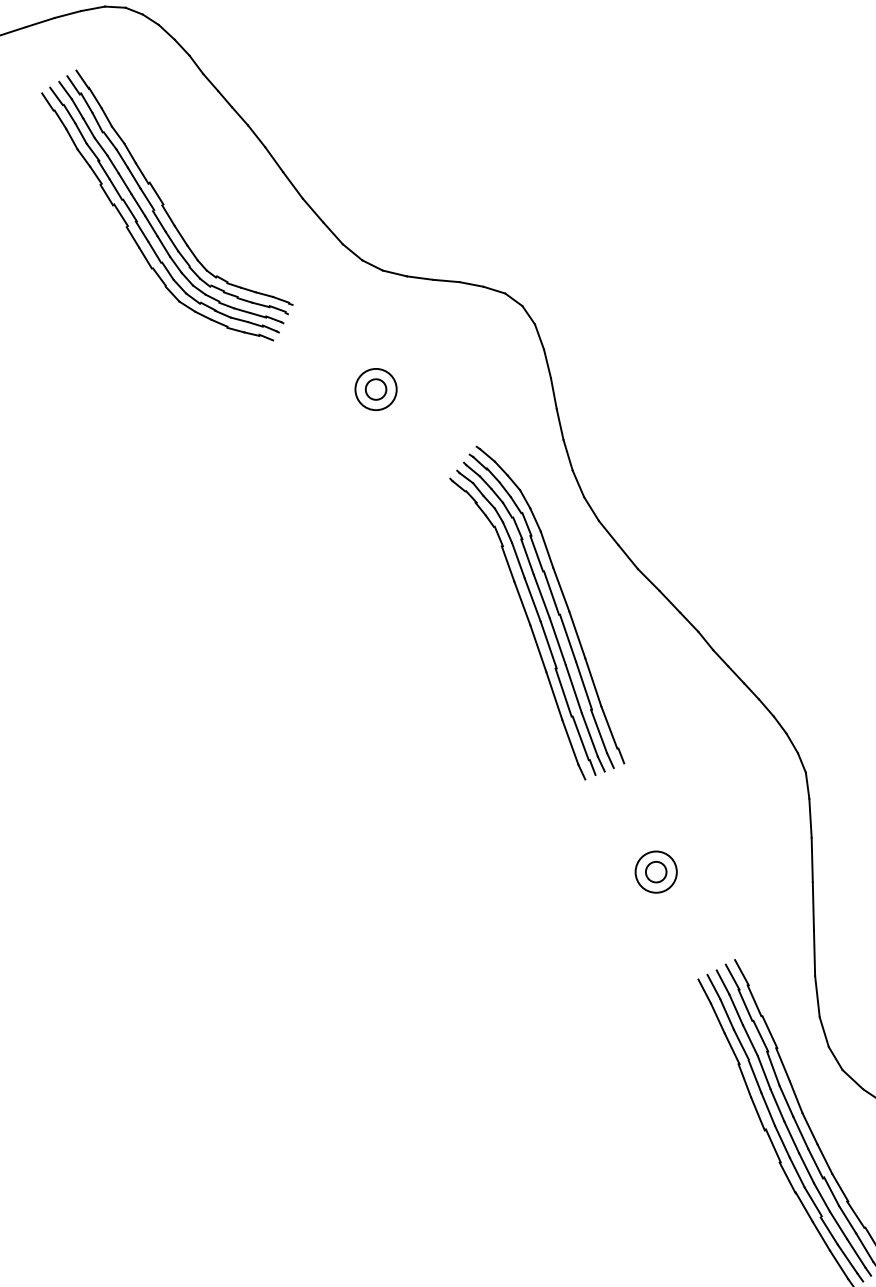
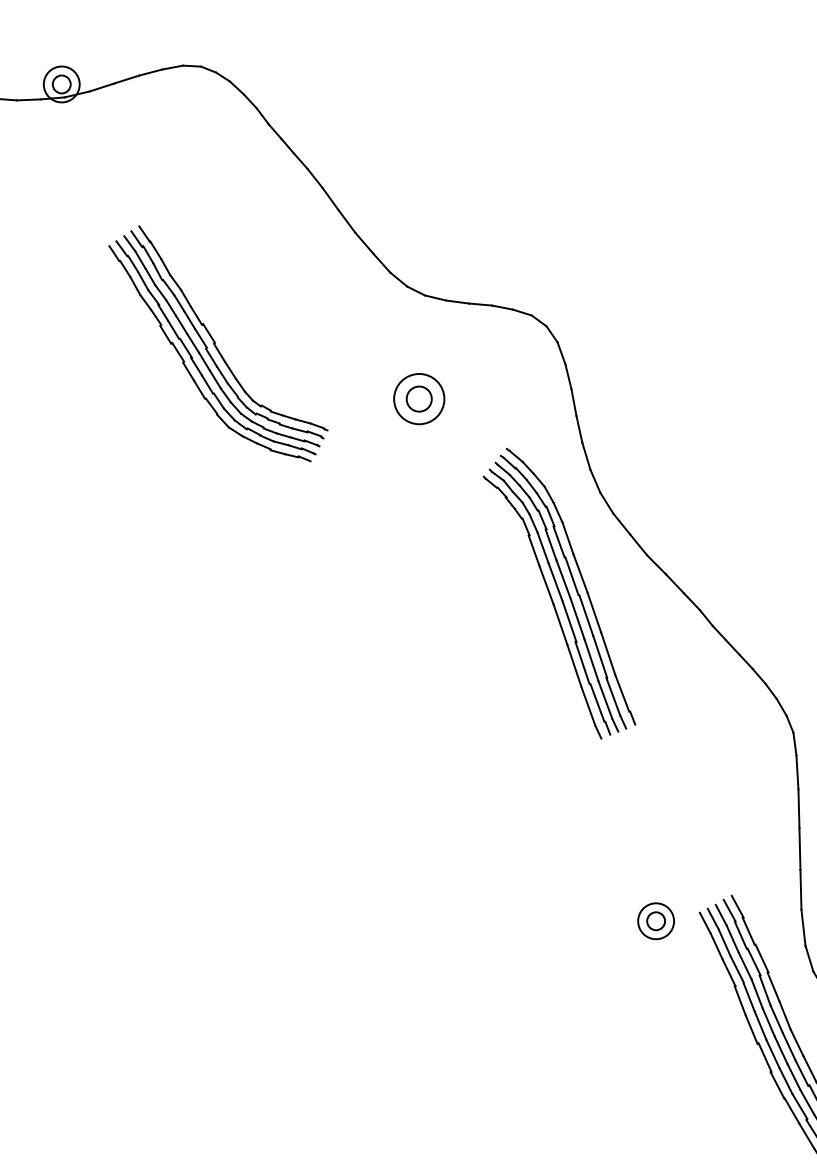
part: (167, 205) -> (218, 343), moved
part: (375, 388) -> (418, 398), size x1.4
part: (655, 872) -> (655, 921), moved

